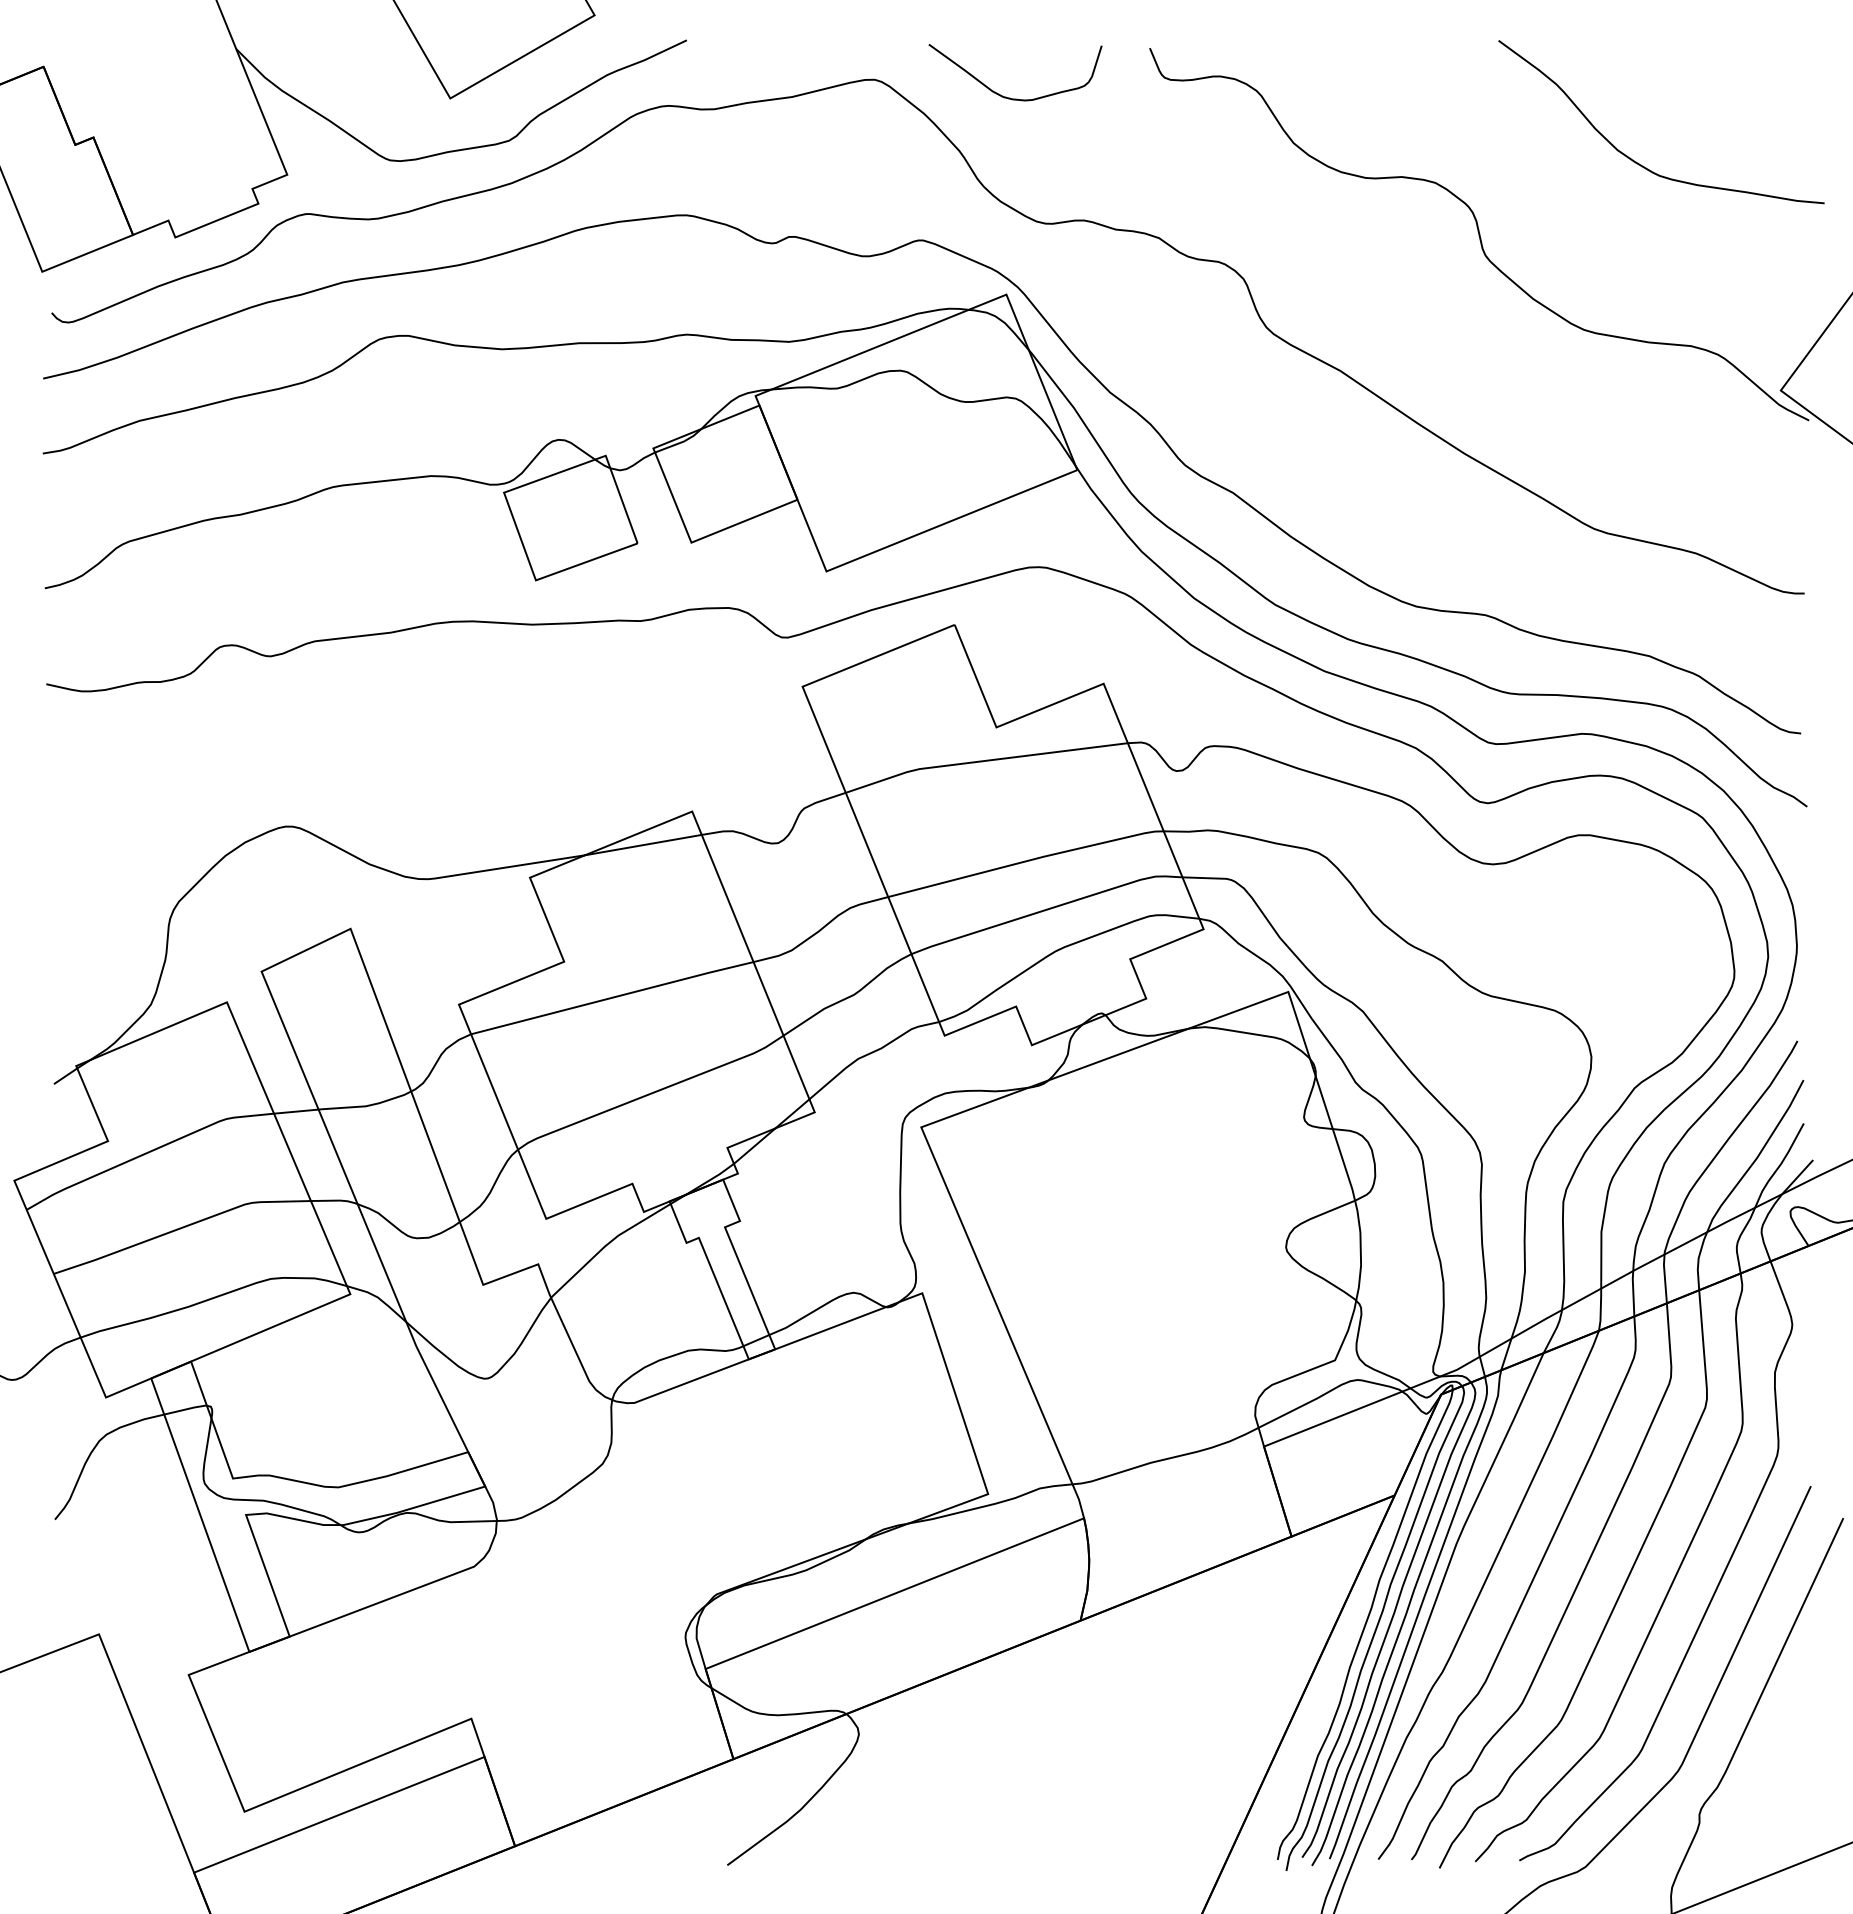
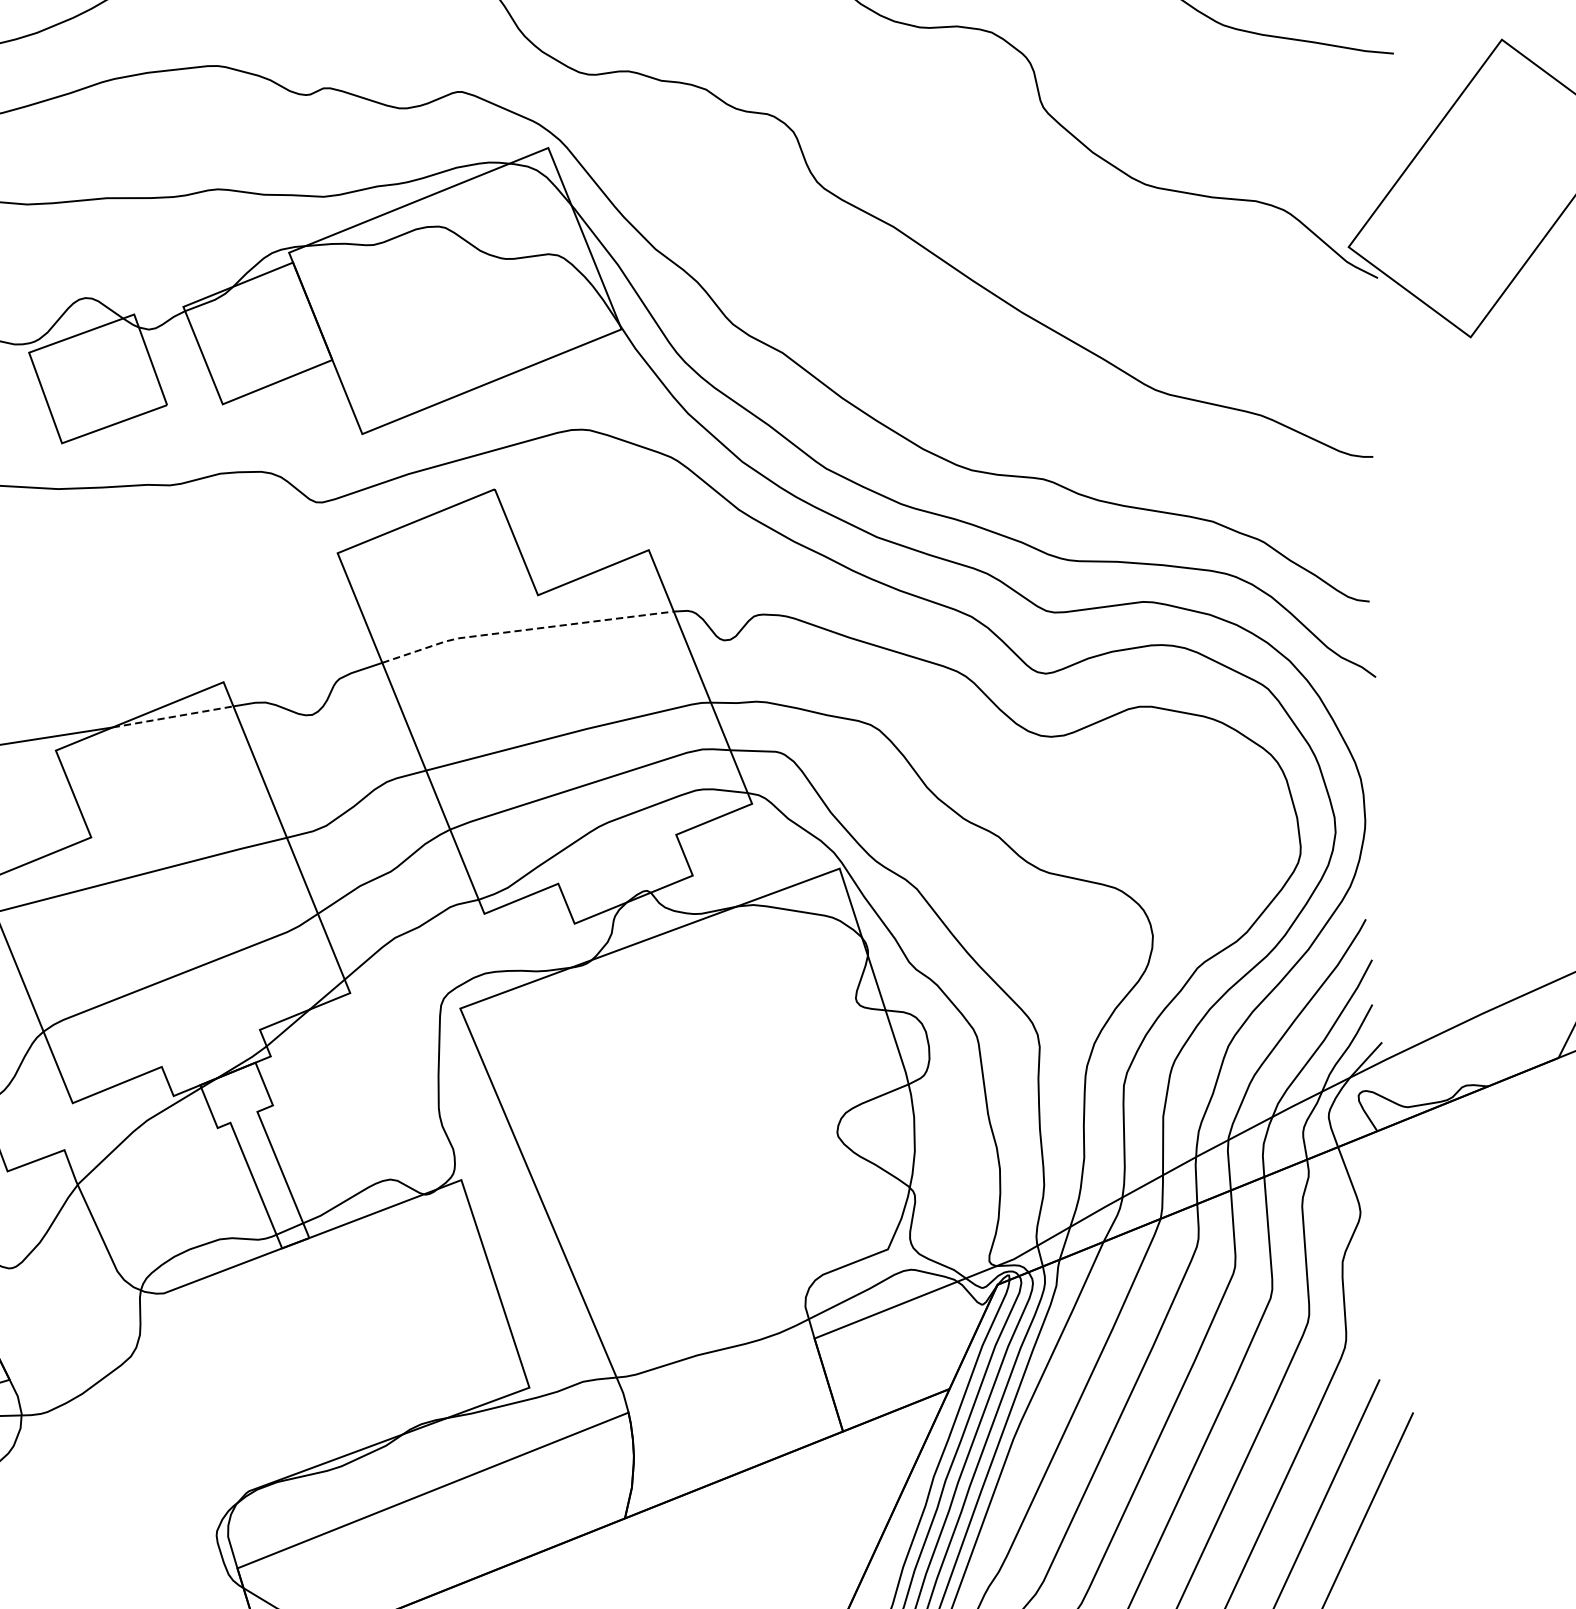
line: (984, 761) -> (525, 630), solid -> dashed
line: (643, 845) -> (173, 717), solid -> dashed

